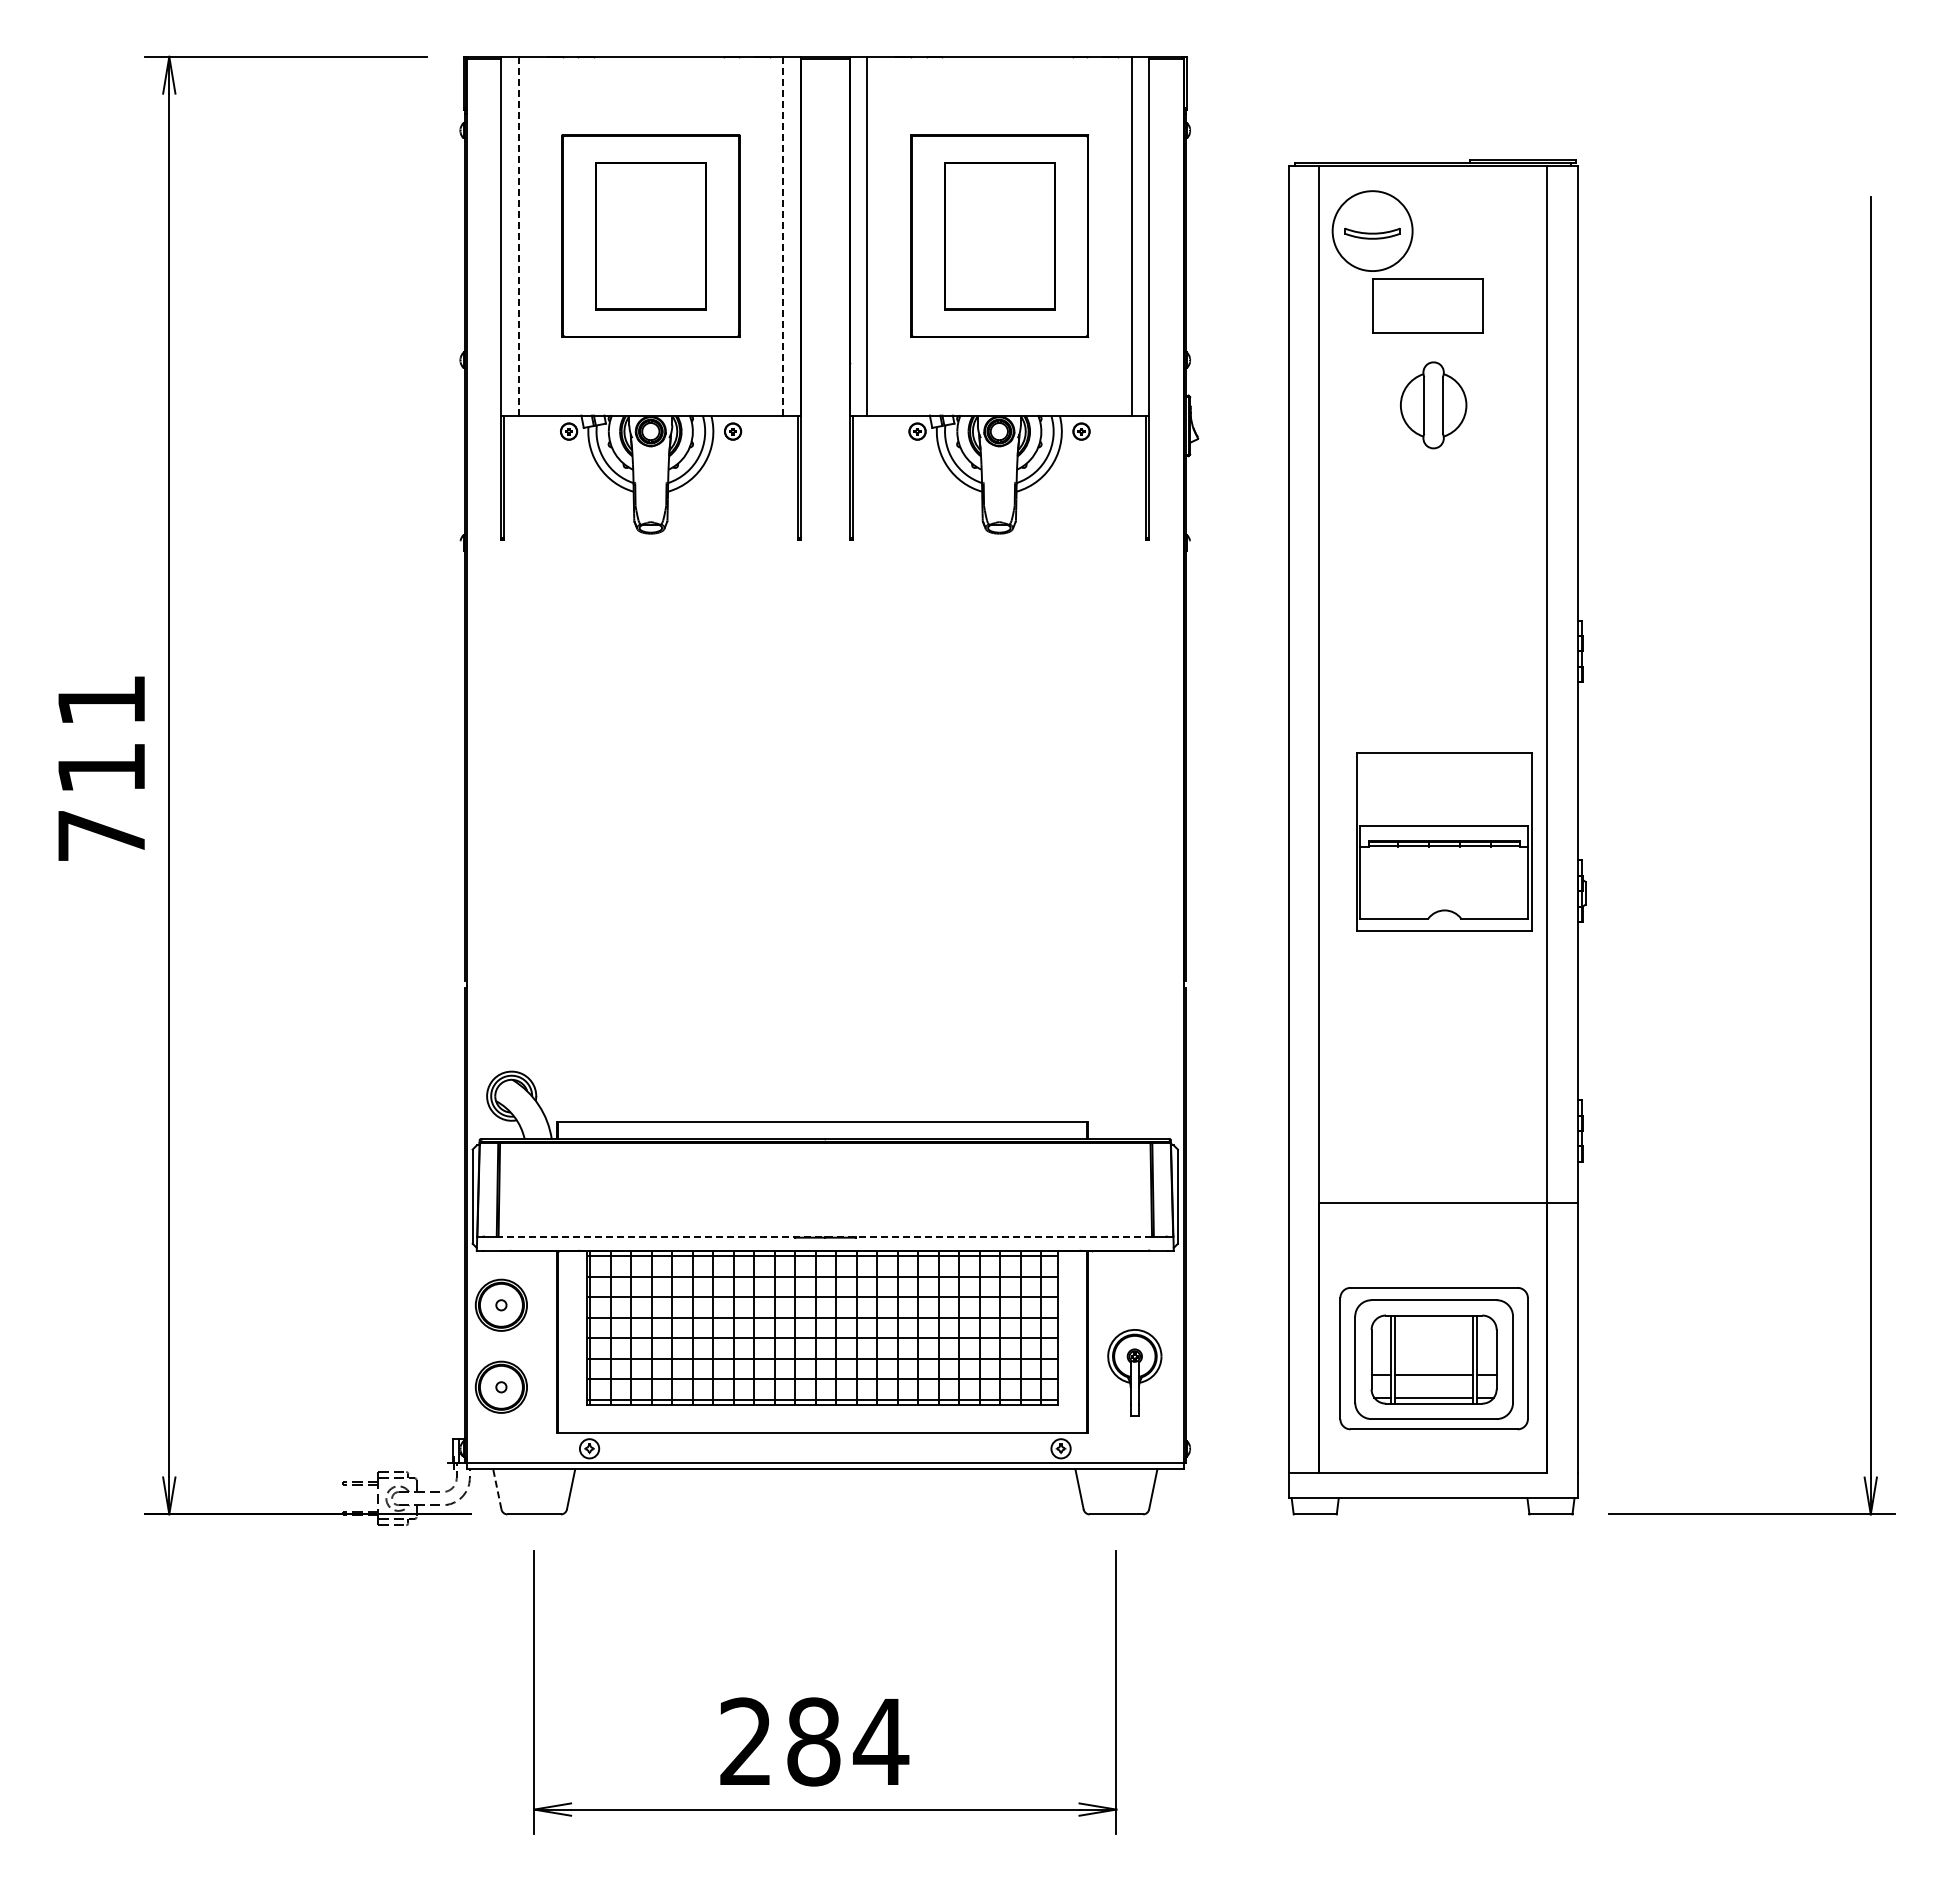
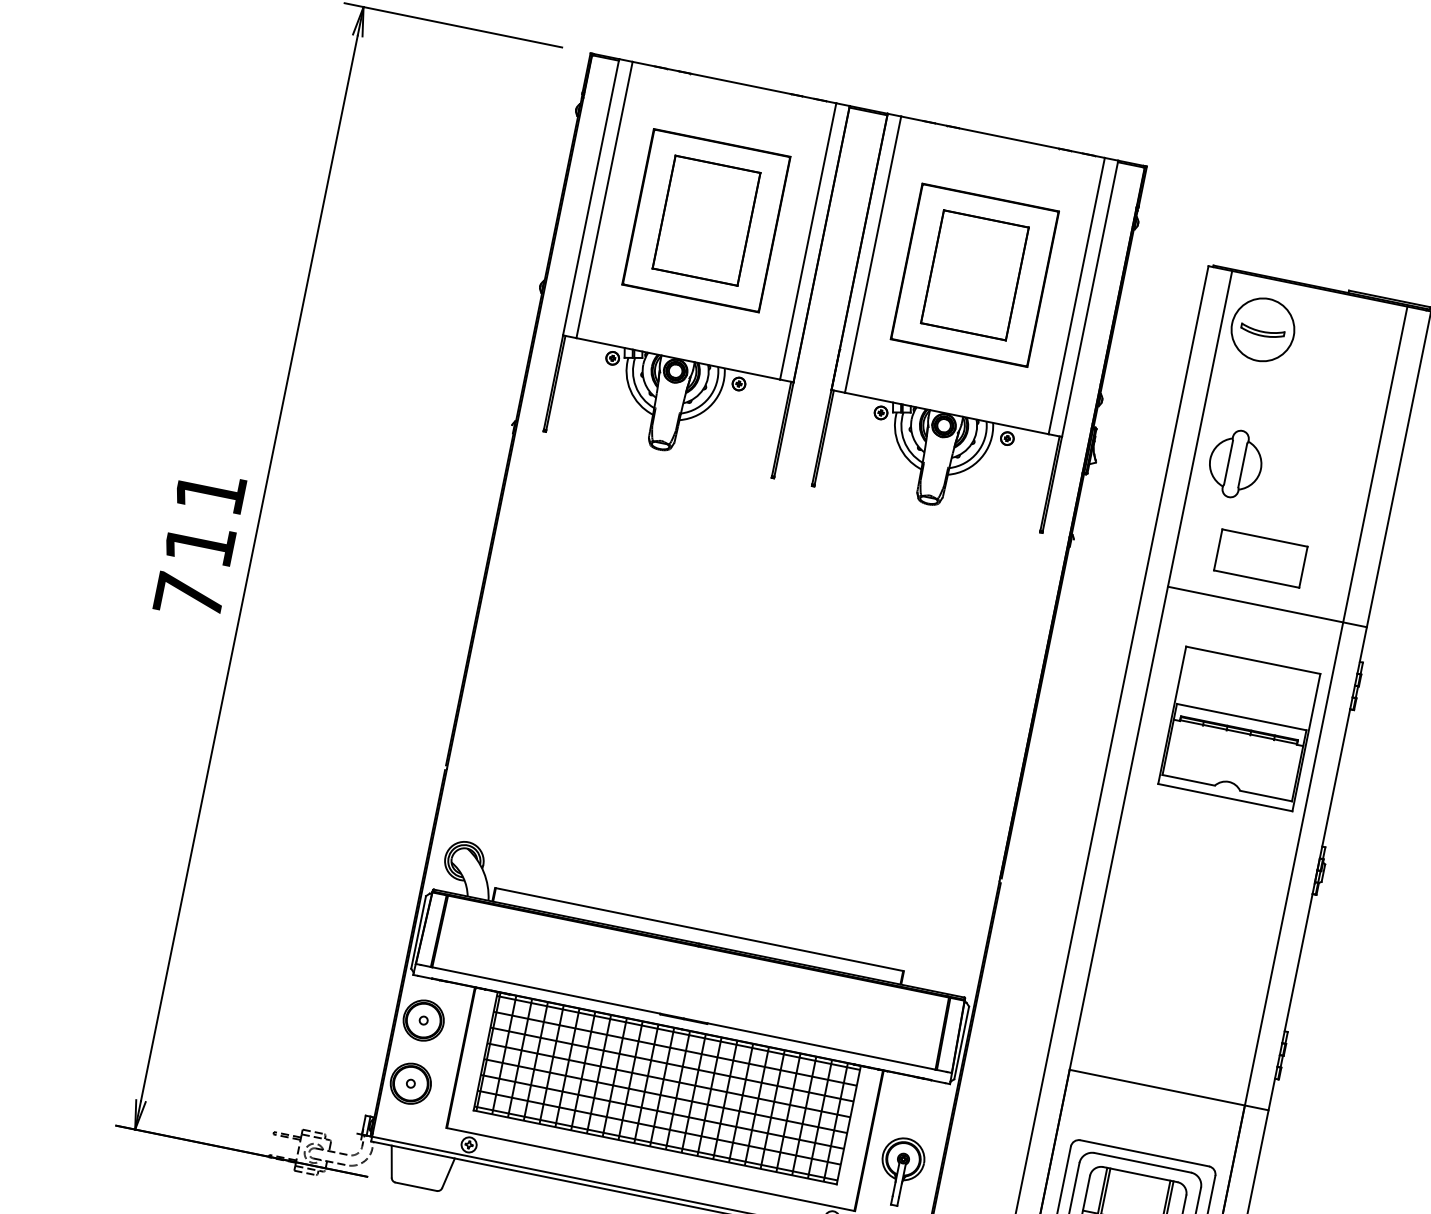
line: (518, 235) -> (604, 199), dashed -> solid
line: (783, 235) -> (808, 240), dashed -> solid
part: (1427, 305) -> (1260, 558), moved
part: (1433, 405) -> (1235, 464), moved
line: (1448, 575) -> (1267, 606), added
part: (1444, 841) -> (1239, 728), moved
line: (825, 1236) -> (684, 1018), dashed -> solid
line: (497, 1488) -> (391, 1161), dashed -> solid

